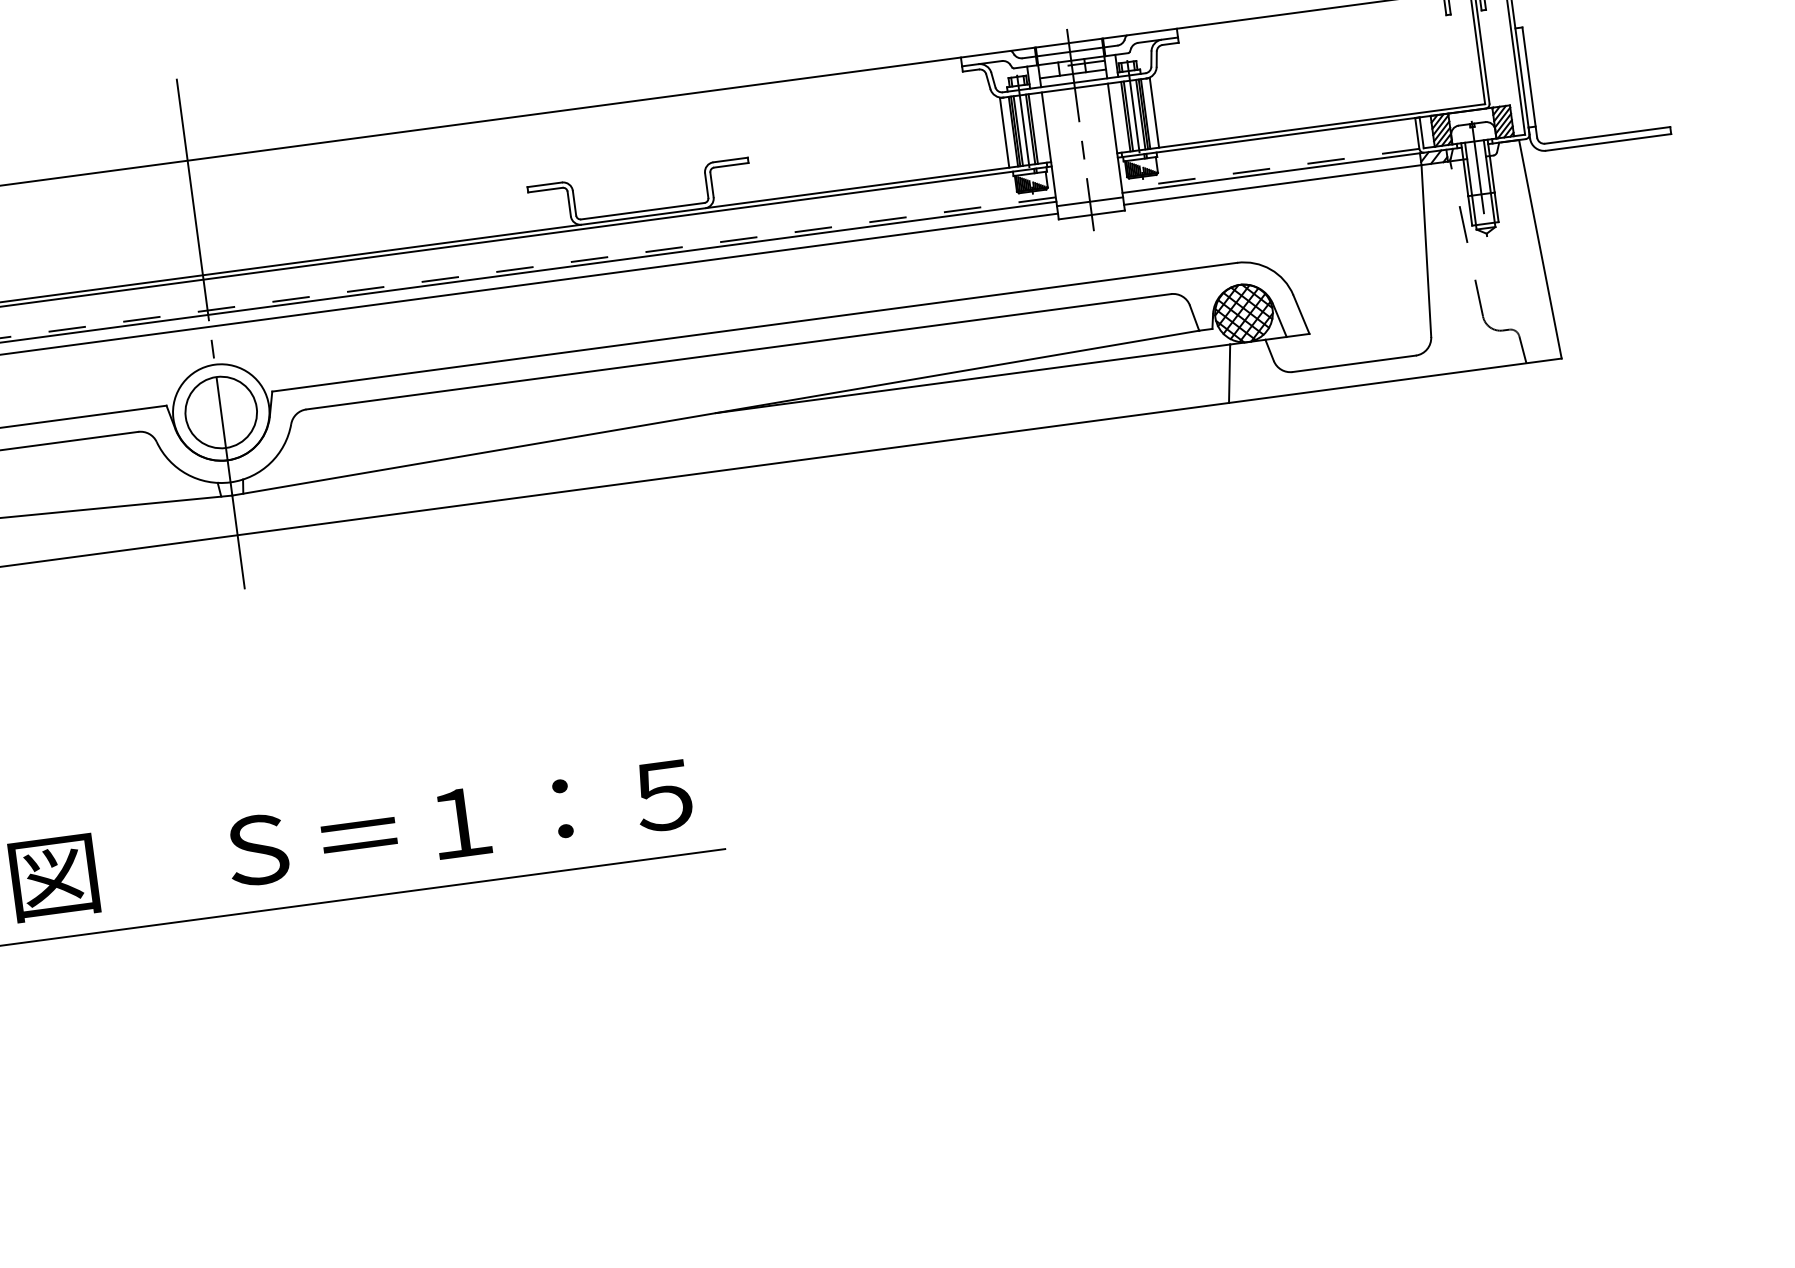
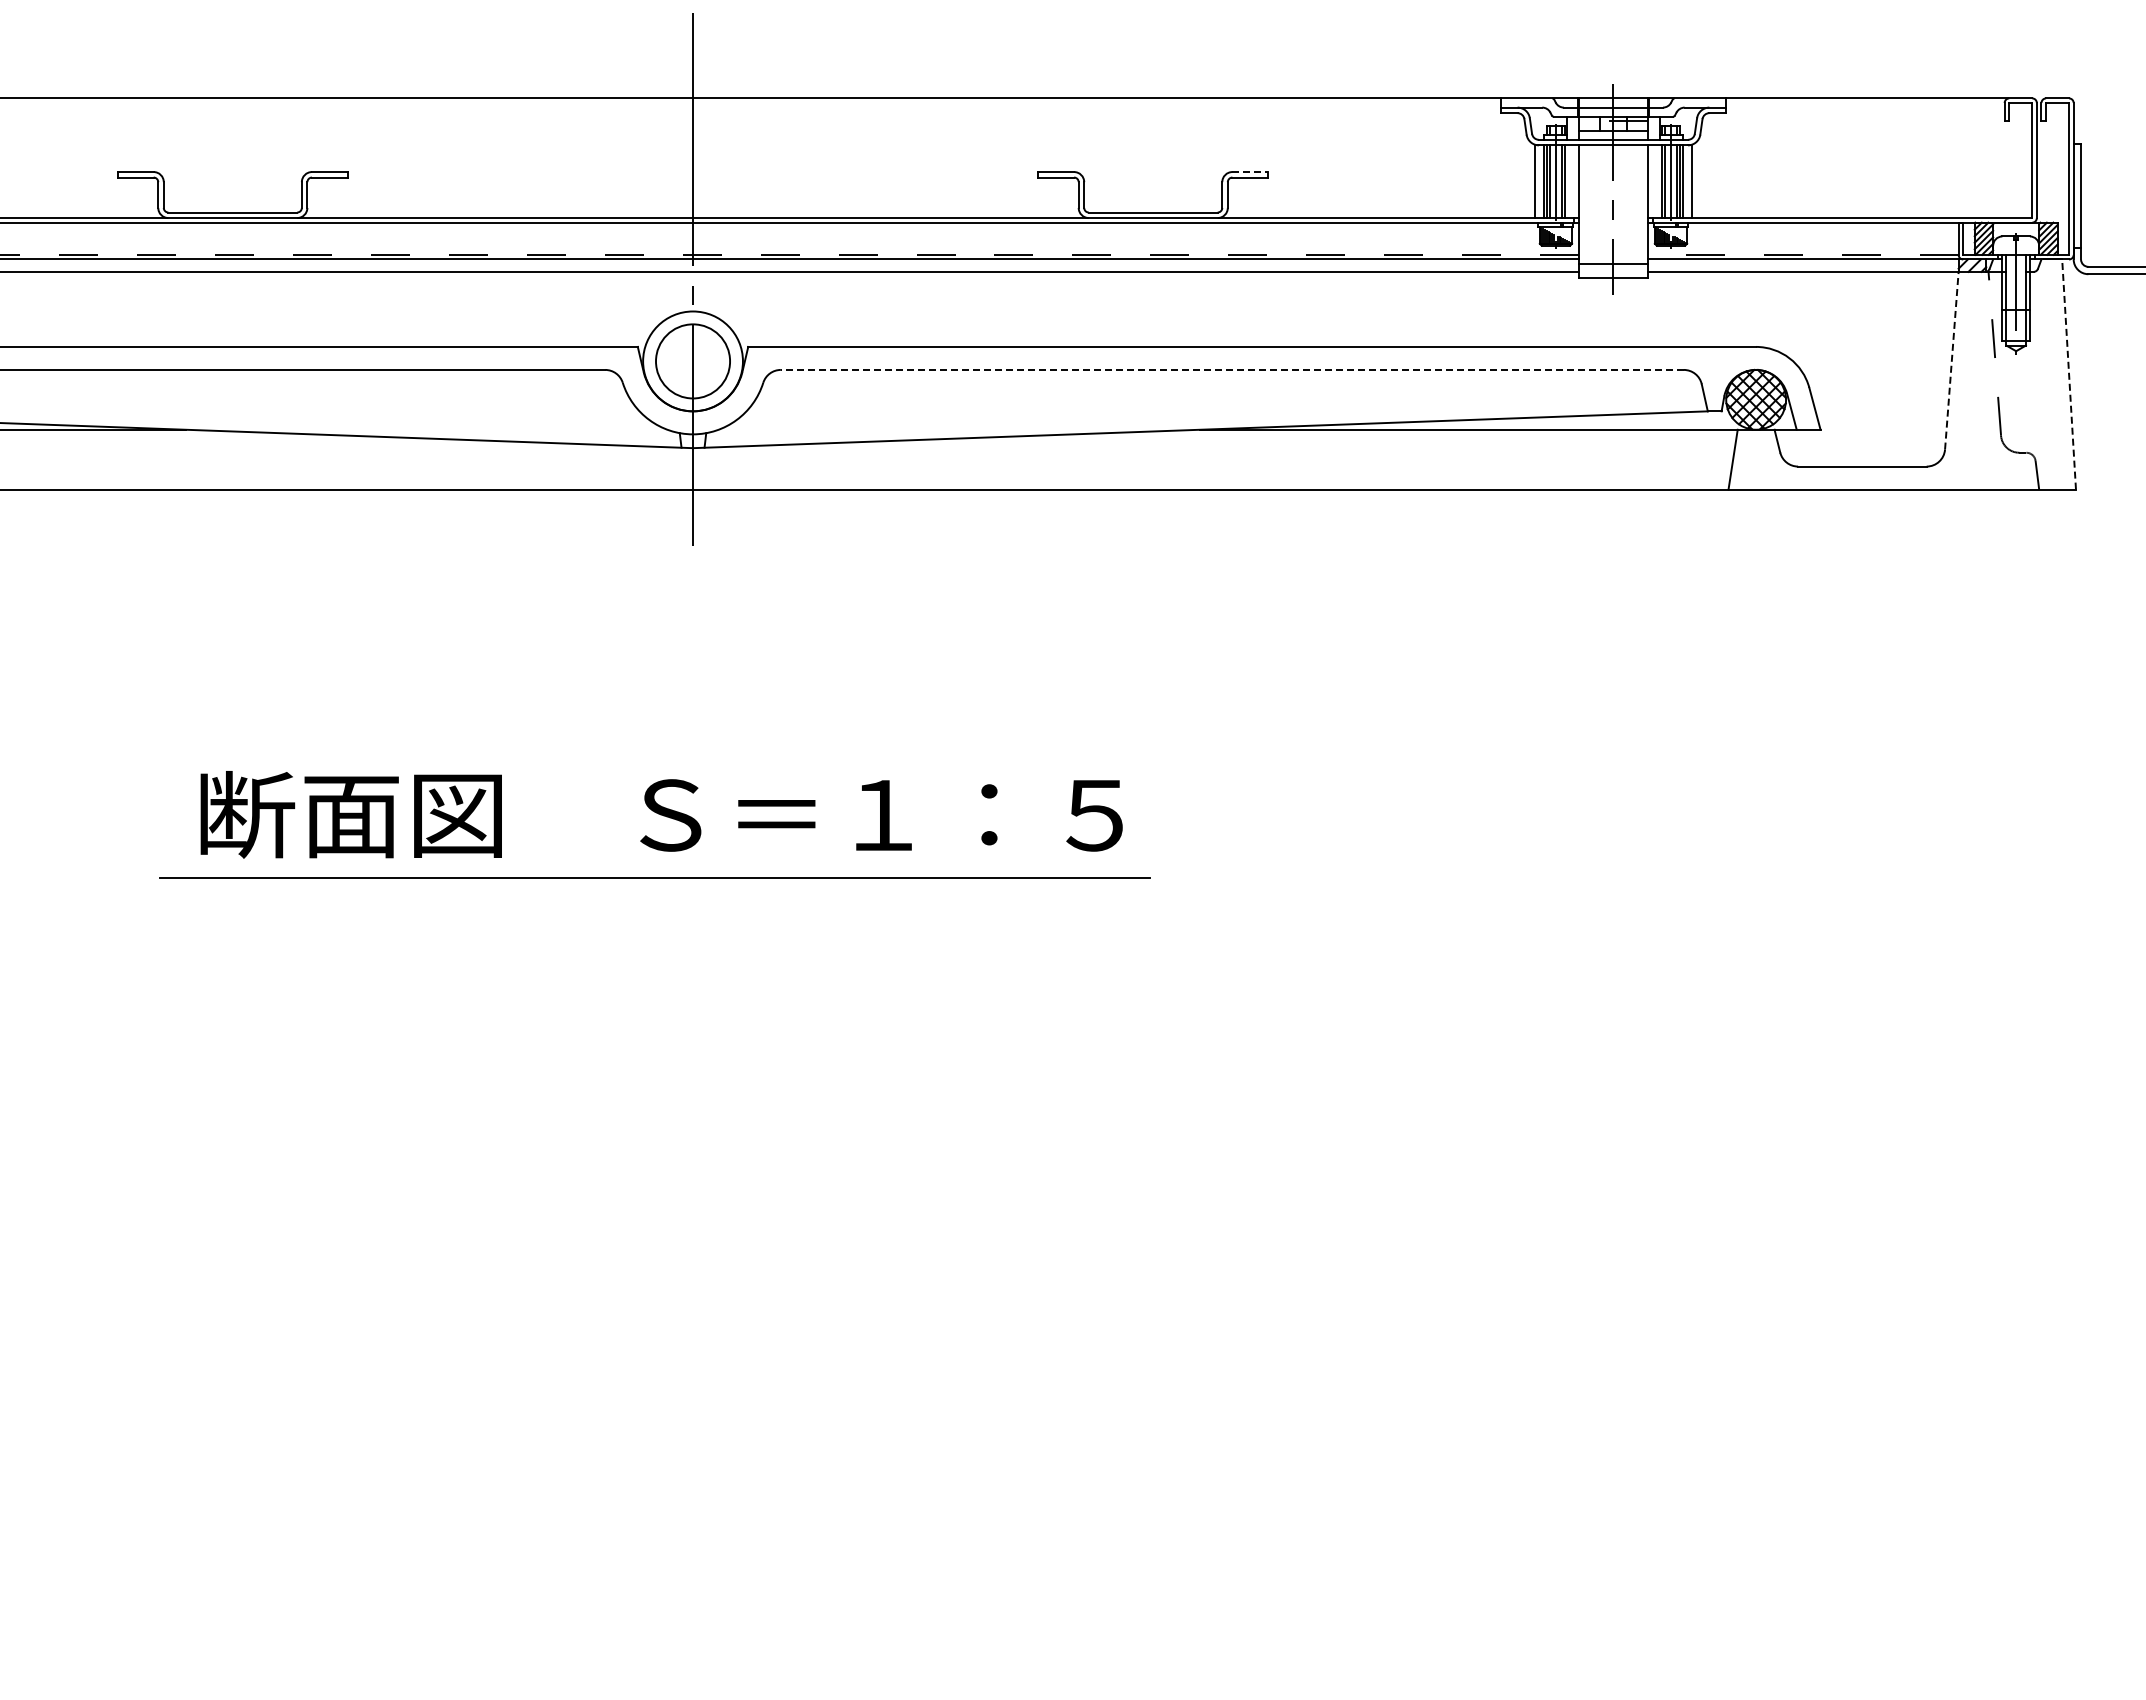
line: (730, 160) -> (1250, 172), solid -> dashed
line: (1540, 249) -> (2069, 374), solid -> dashed
line: (1426, 250) -> (1951, 360), solid -> dashed
line: (737, 351) -> (1231, 369), solid -> dashed

